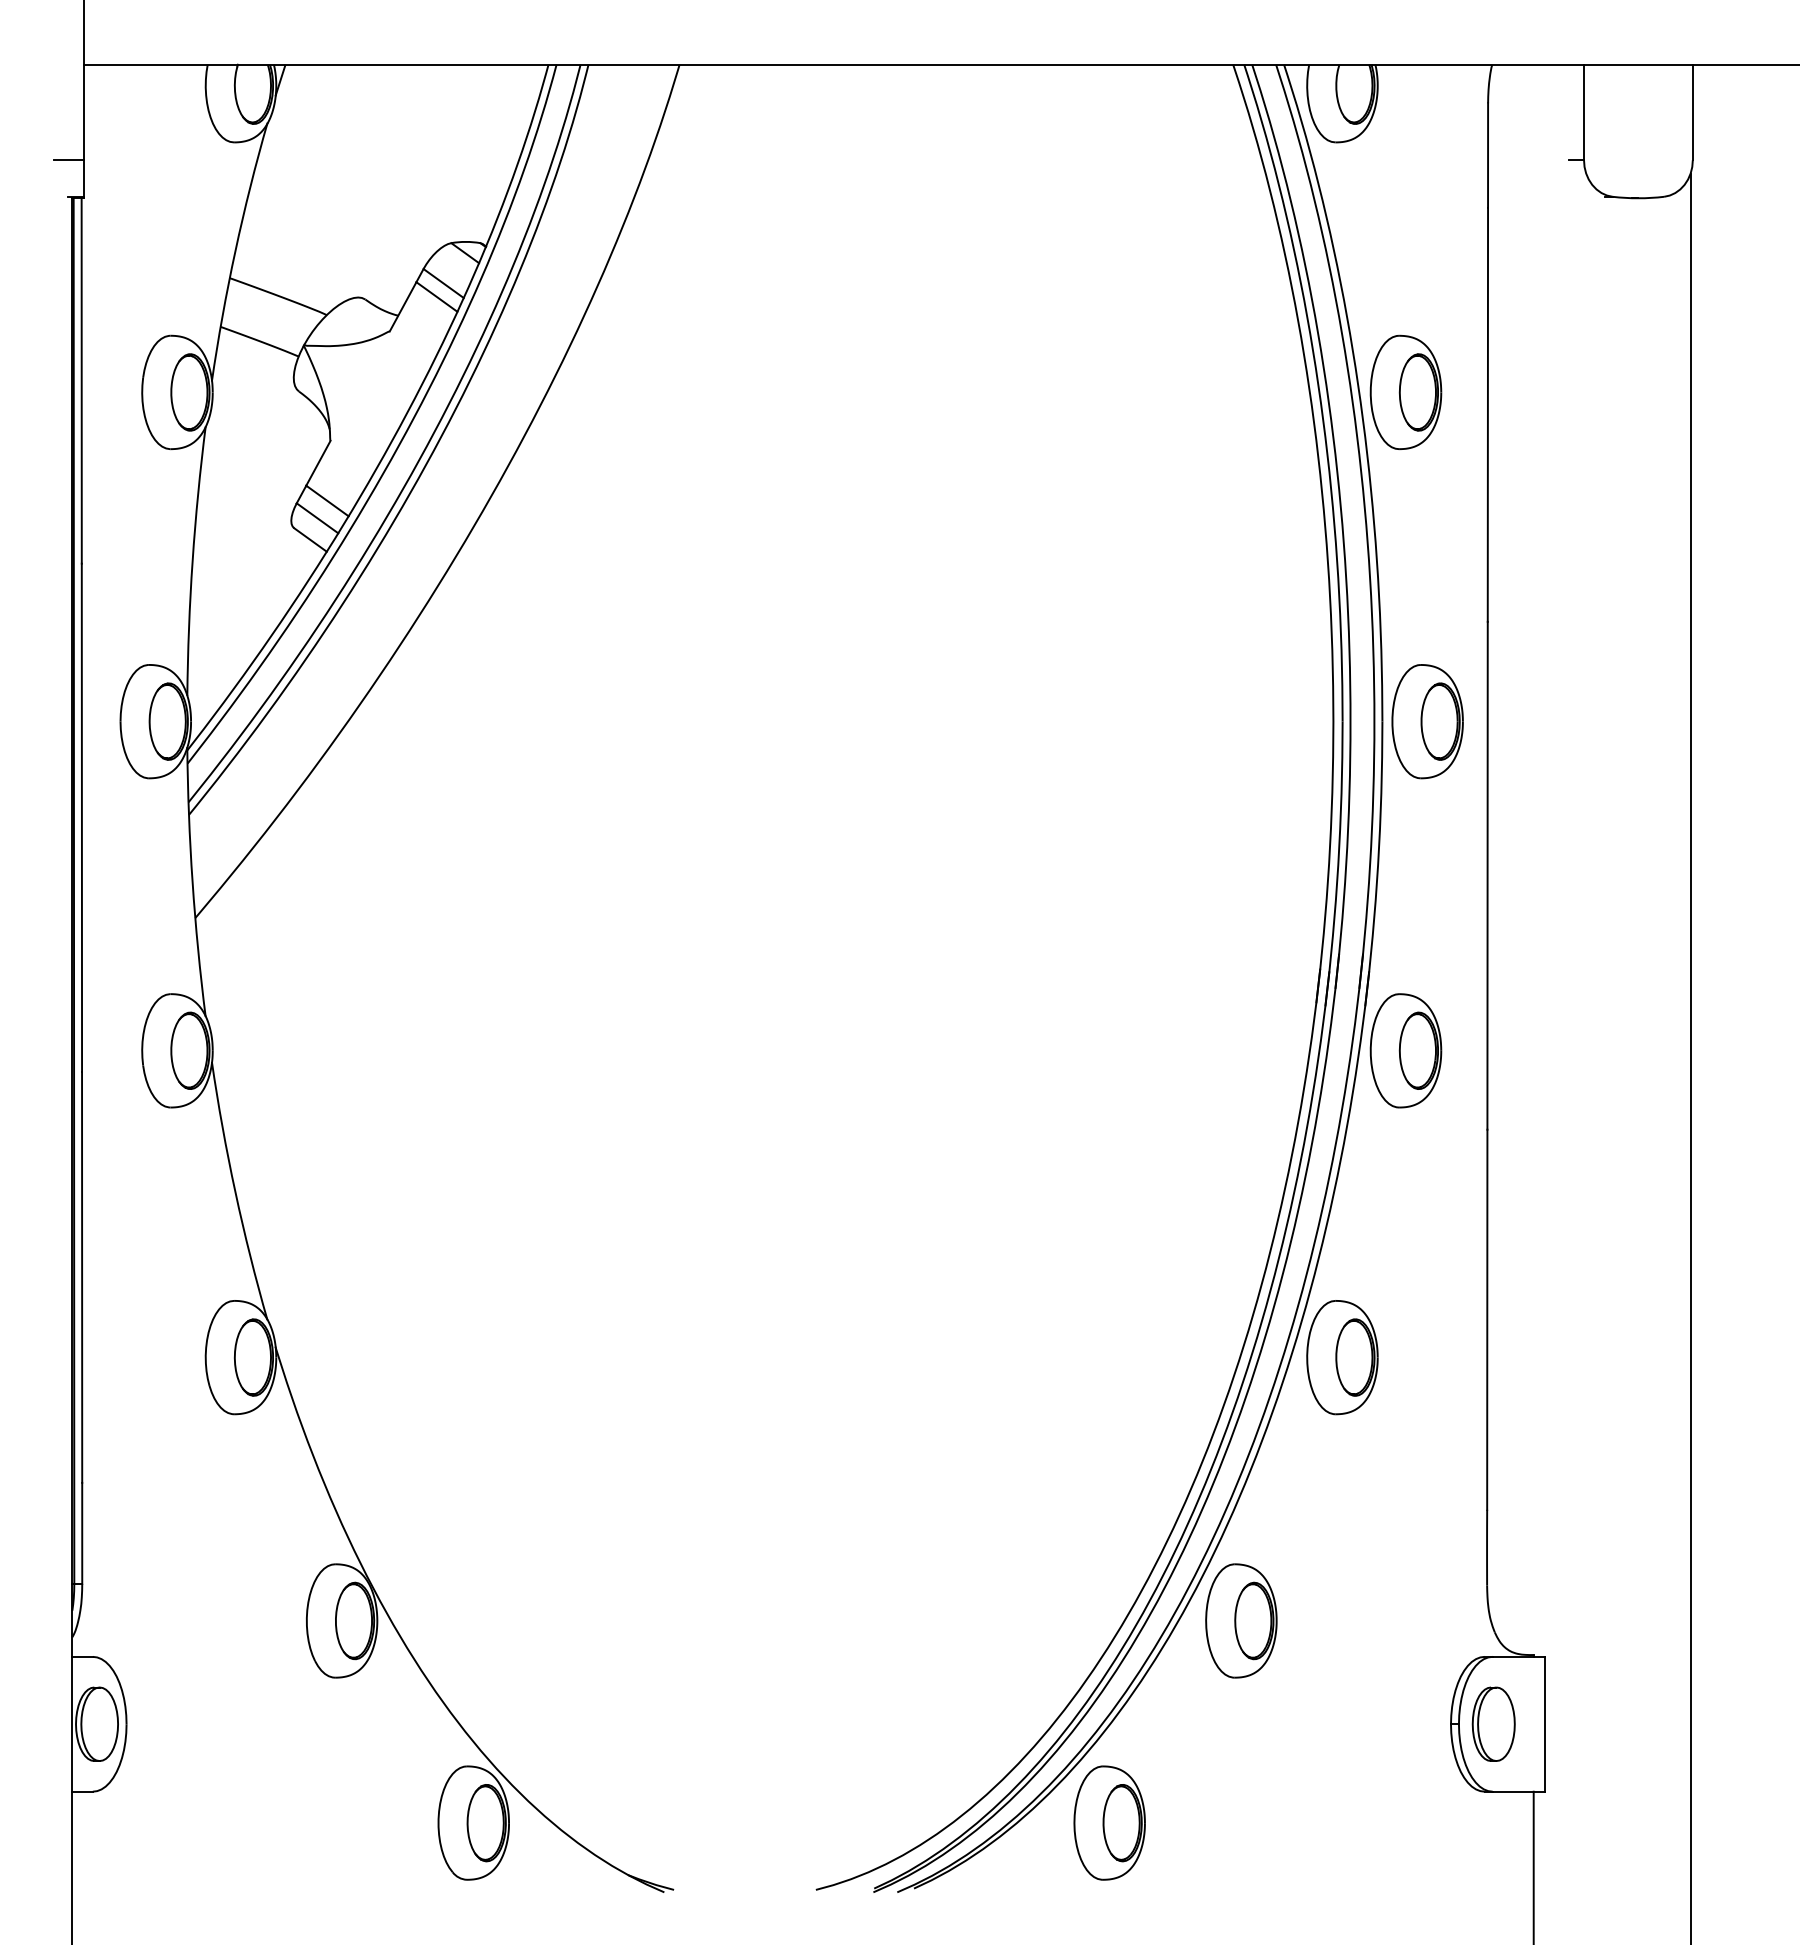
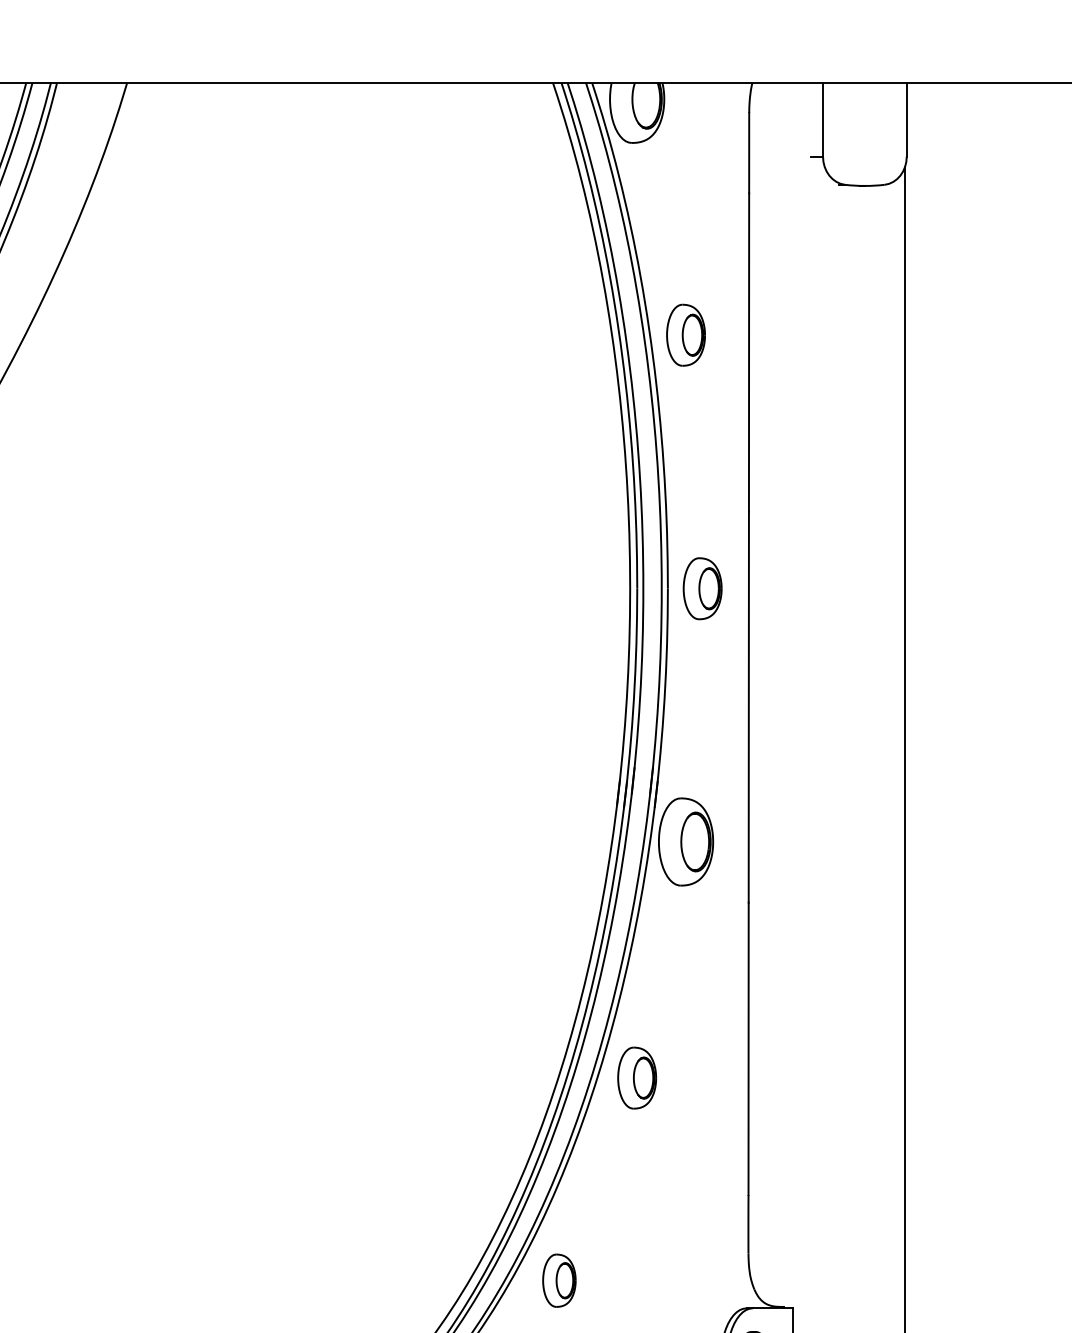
part: (1405, 391) -> (685, 334), size x0.7
part: (1427, 721) -> (702, 588), size x0.7
part: (1342, 1357) -> (637, 1077), size x0.7
part: (1241, 1620) -> (559, 1280), size x0.6

